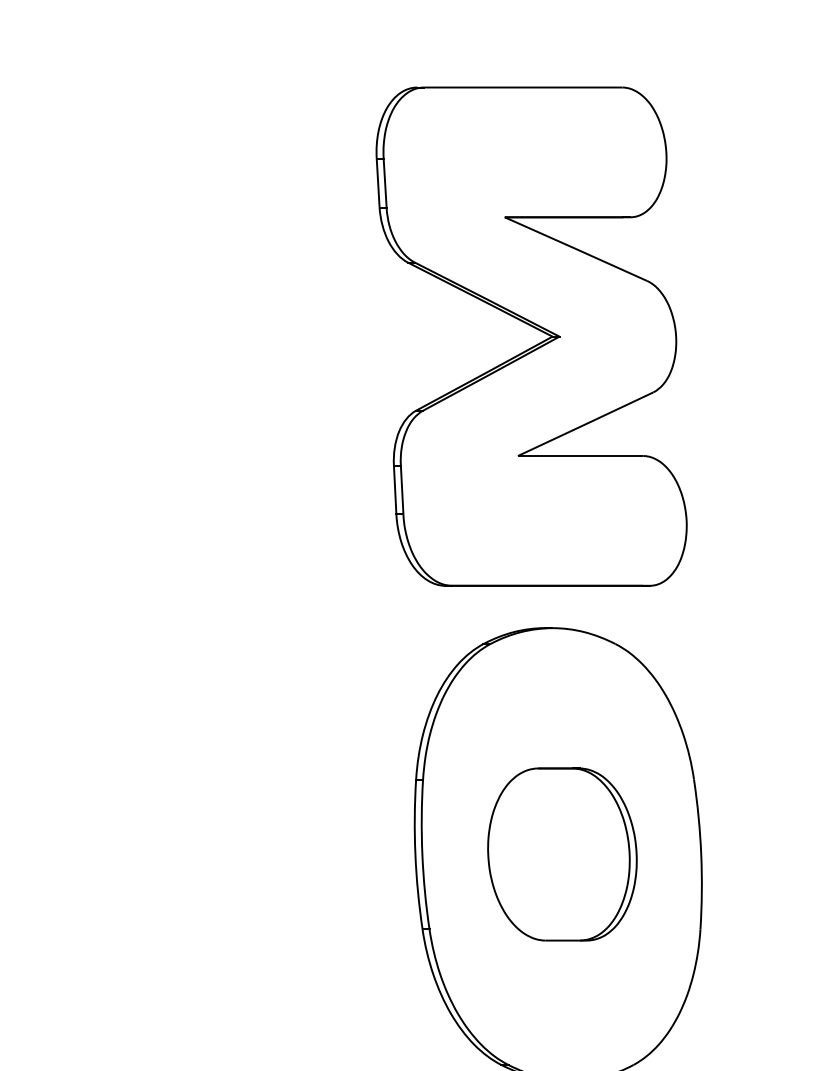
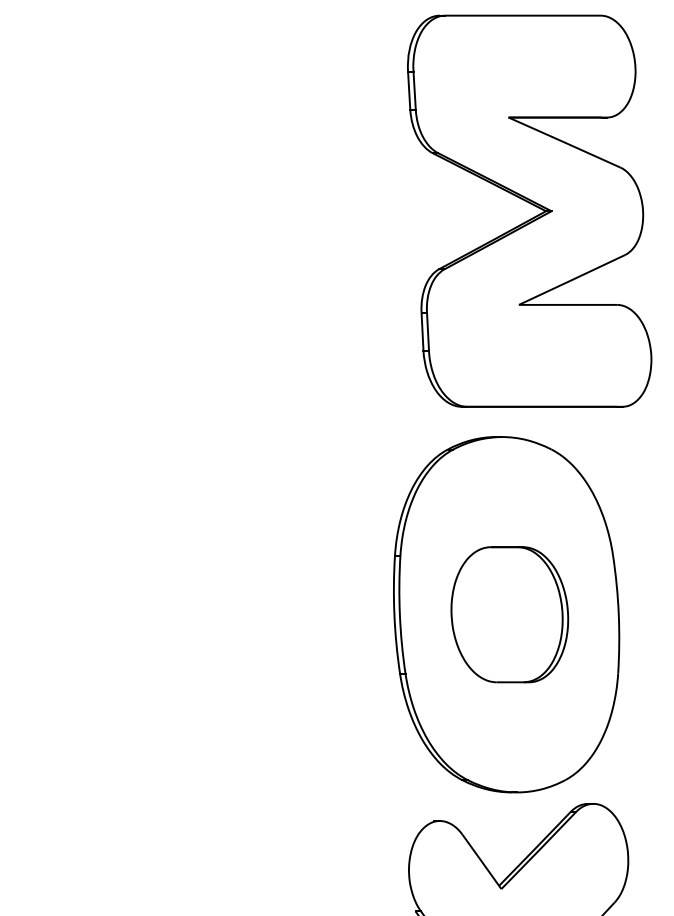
part: (531, 335) -> (529, 210), moved

